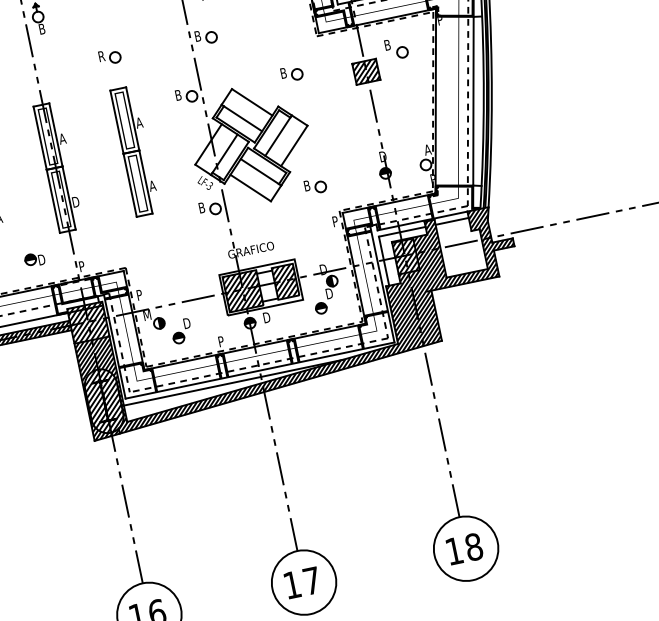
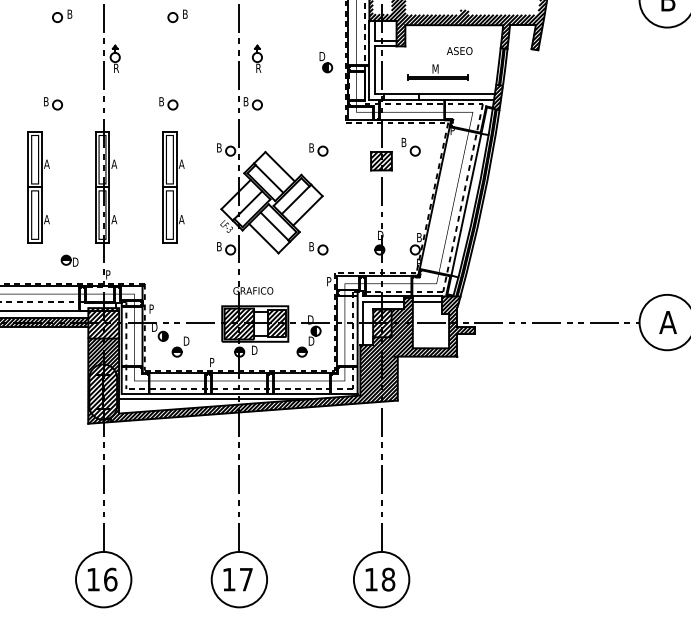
text: (43, 29) -> (117, 68), B -> R
text: (102, 55) -> (162, 101), R -> B
text: (427, 149) -> (419, 237), A -> B
text: (75, 201) -> (114, 219), D -> A
text: (146, 314) -> (154, 326), M -> D

